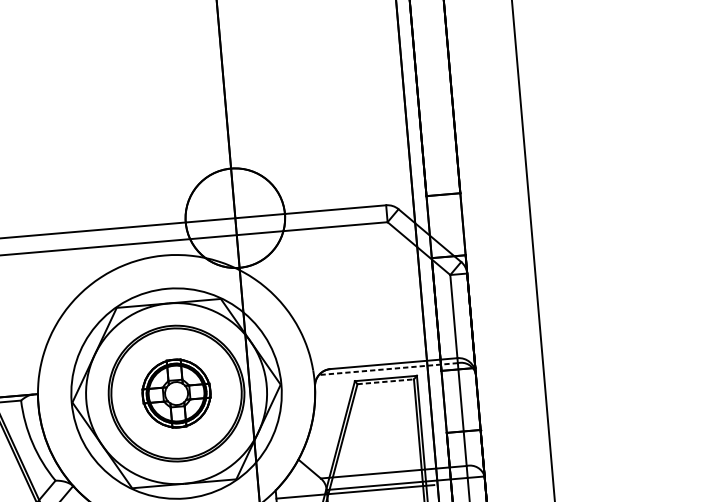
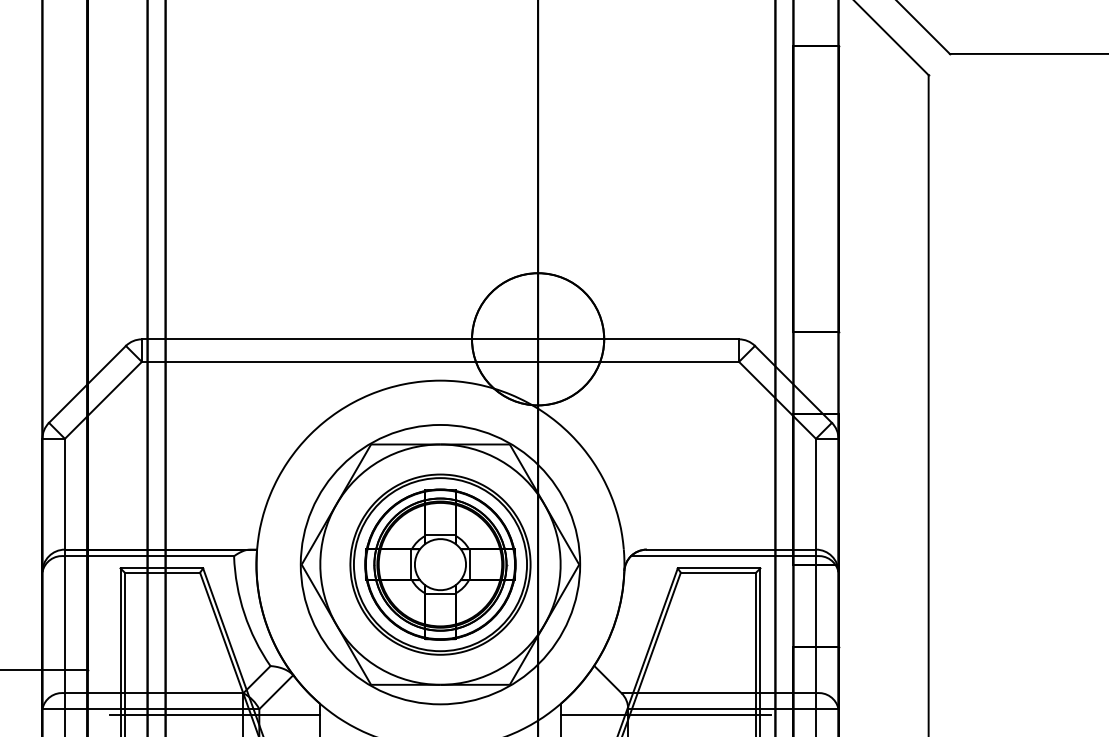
line: (388, 369) -> (723, 556), dashed -> solid
line: (385, 381) -> (718, 572), dashed -> solid
part: (176, 393) -> (440, 564), size x1.67

